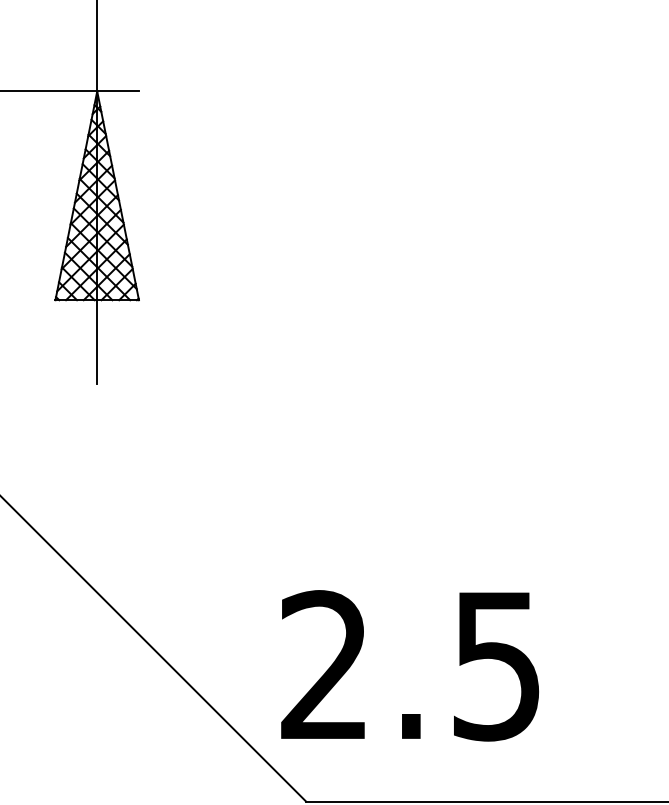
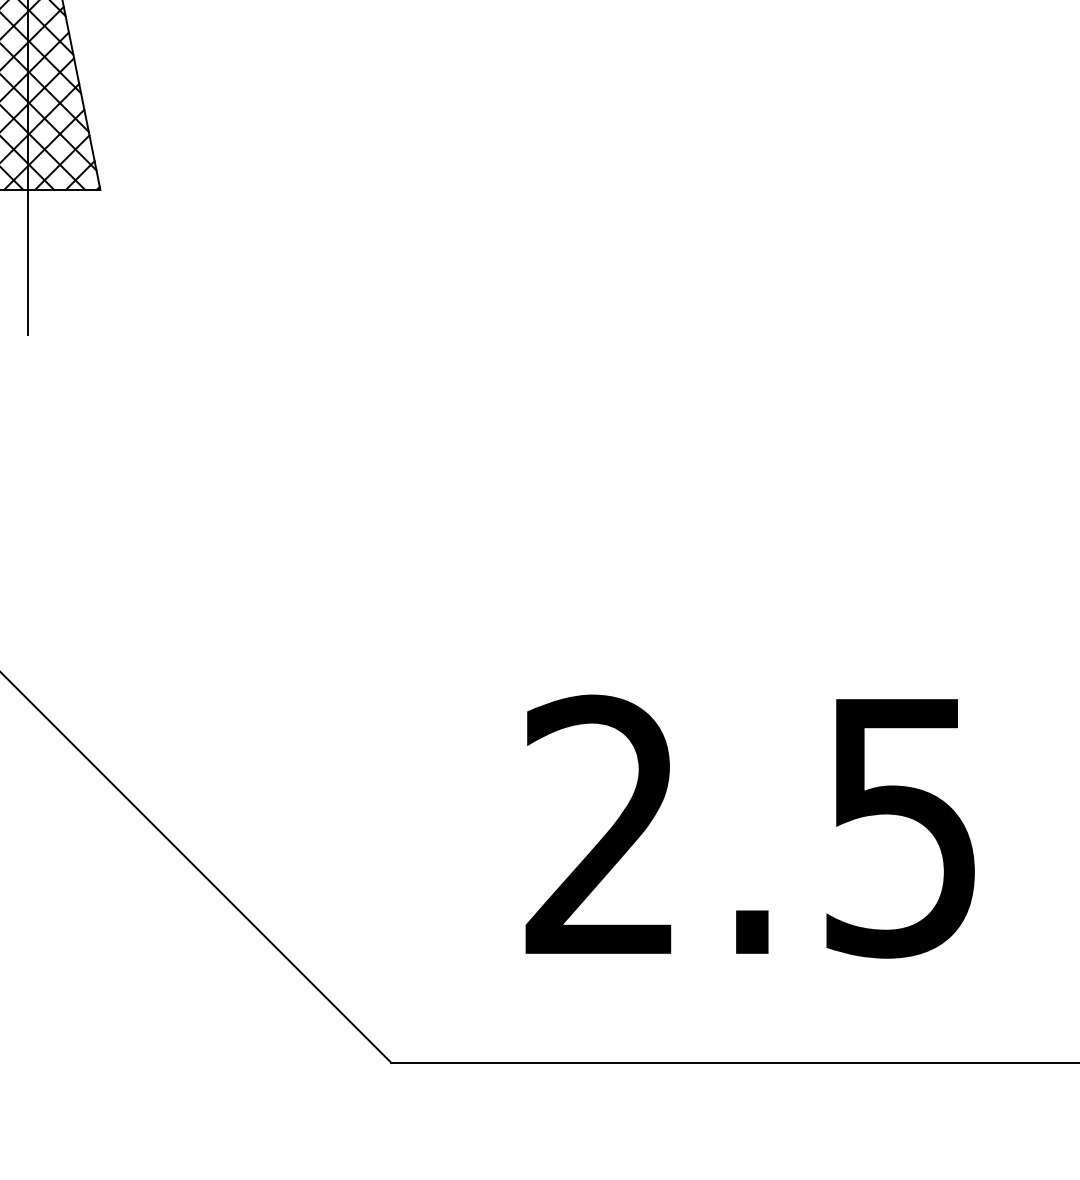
text: (409, 665) -> (749, 826), moved

